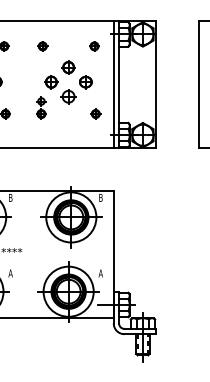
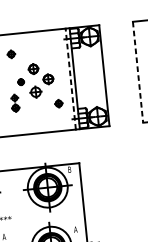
part: (94, 46) -> (52, 50), removed
part: (51, 82) -> (21, 82), size x0.6
line: (113, 84) -> (70, 78), solid -> dashed
line: (198, 84) -> (137, 72), solid -> dashed

